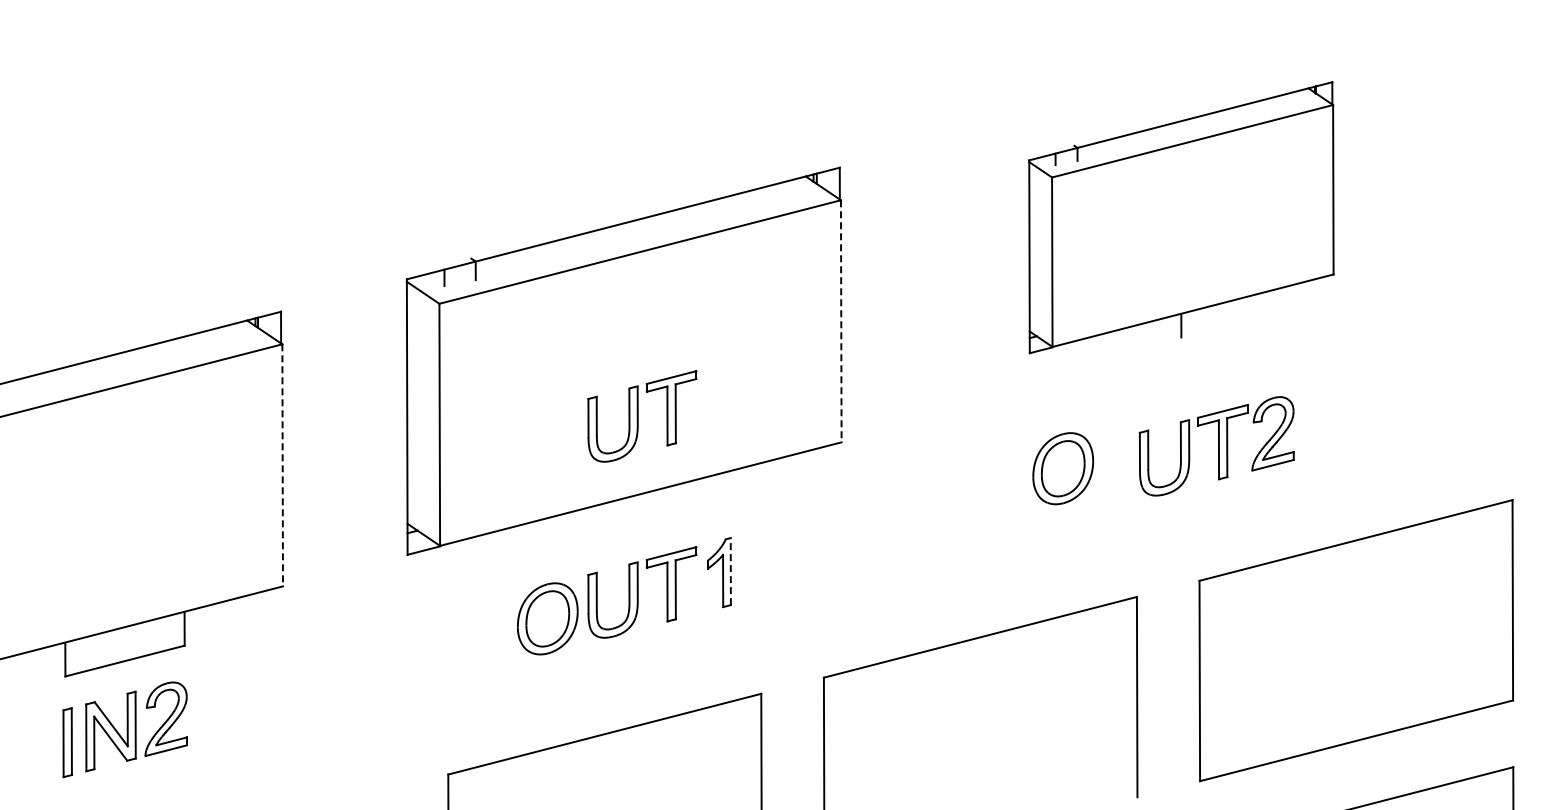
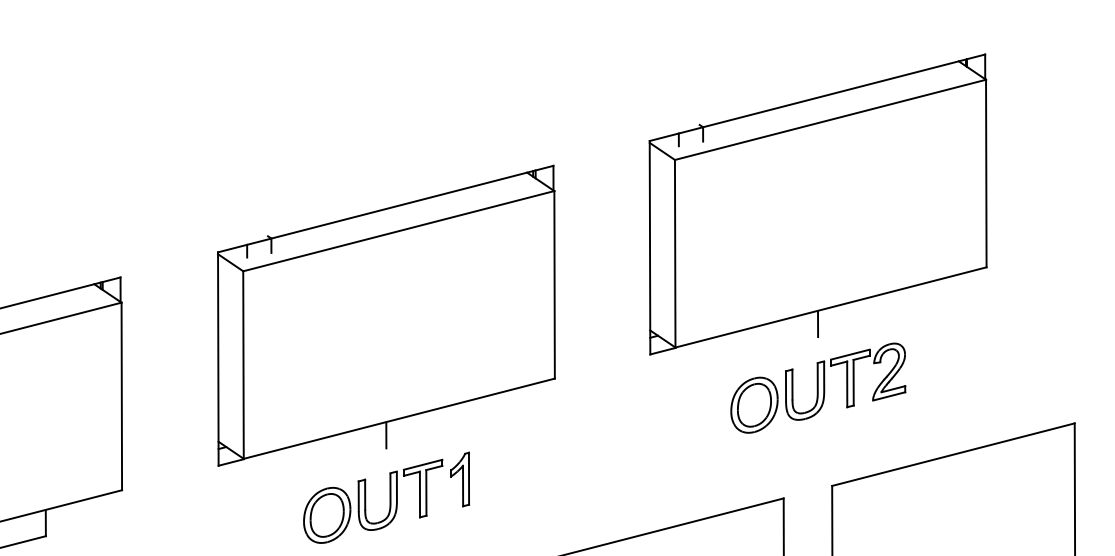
part: (1181, 217) -> (818, 204), size x1.43
line: (841, 321) -> (554, 284), dashed -> solid
part: (642, 416) -> (400, 358), removed
line: (282, 465) -> (121, 396), dashed -> solid
part: (1063, 468) -> (754, 405), moved
line: (624, 515) -> (386, 435), added
line: (730, 571) -> (468, 478), dashed -> solid

